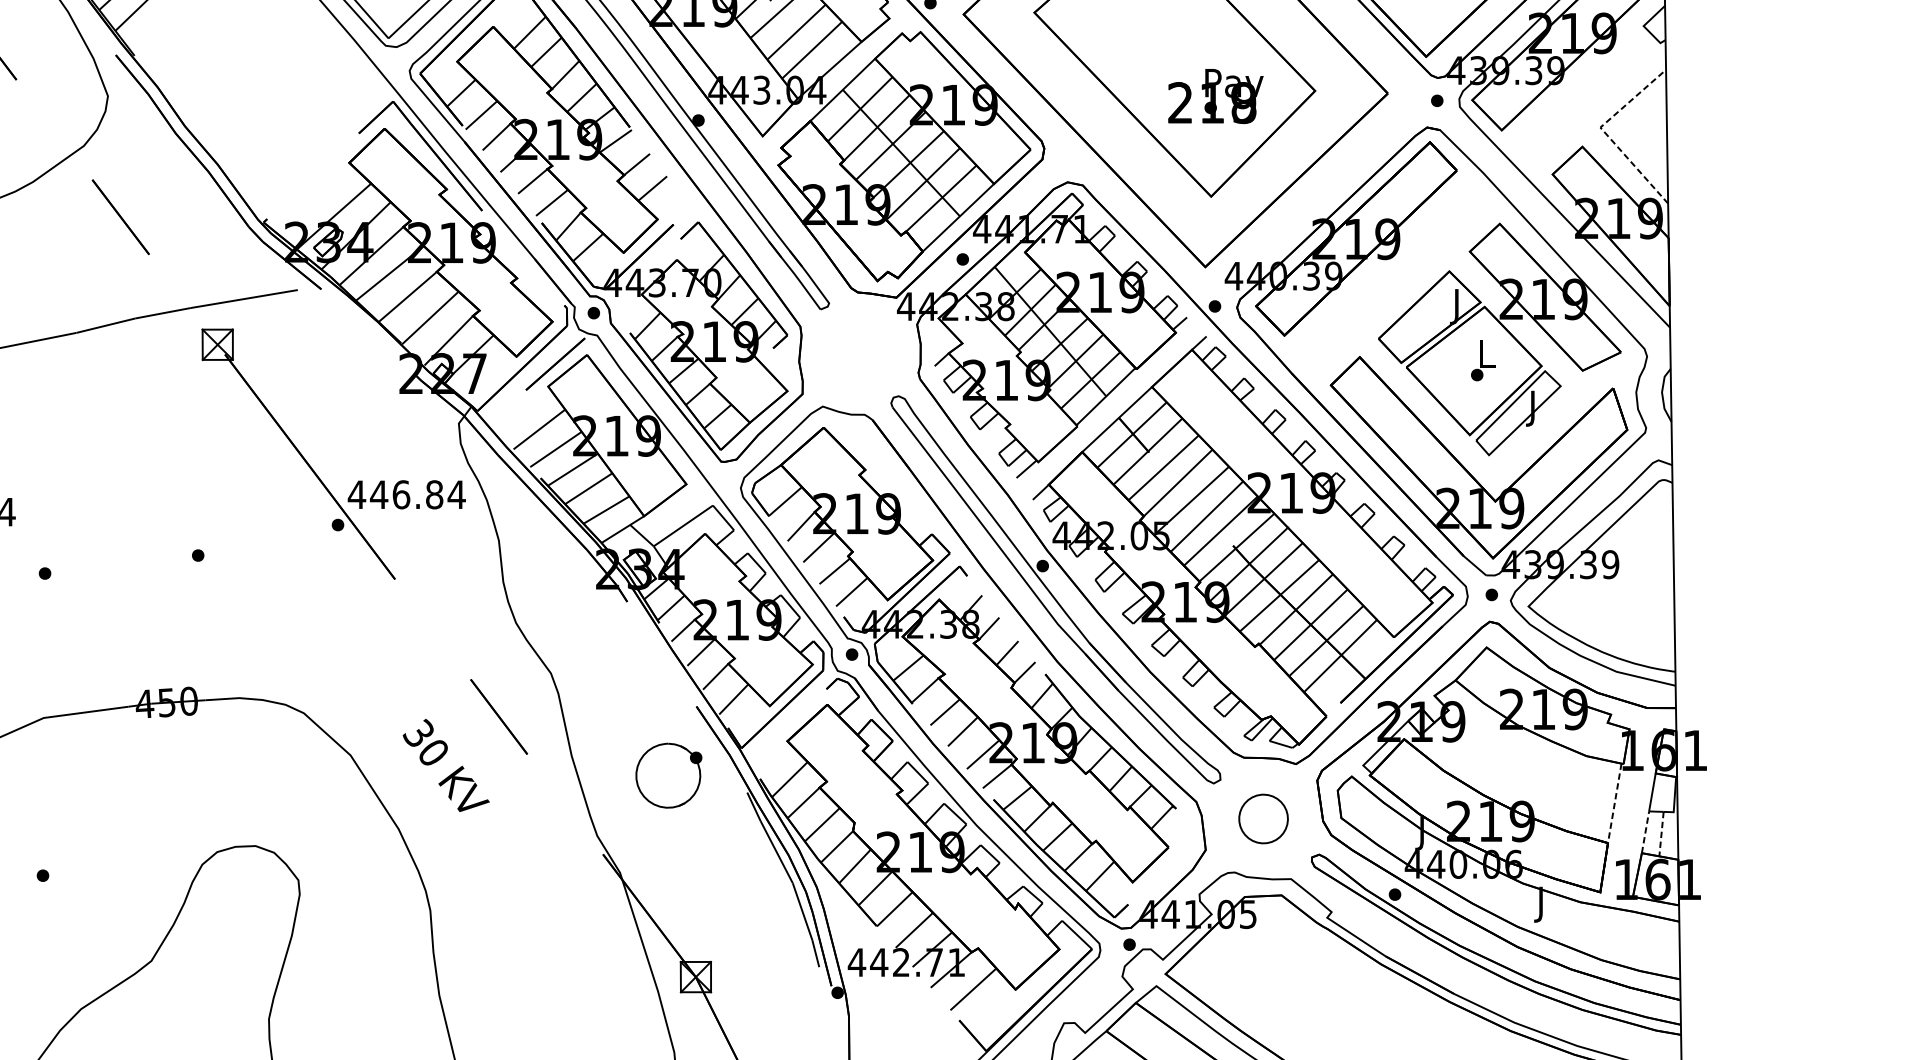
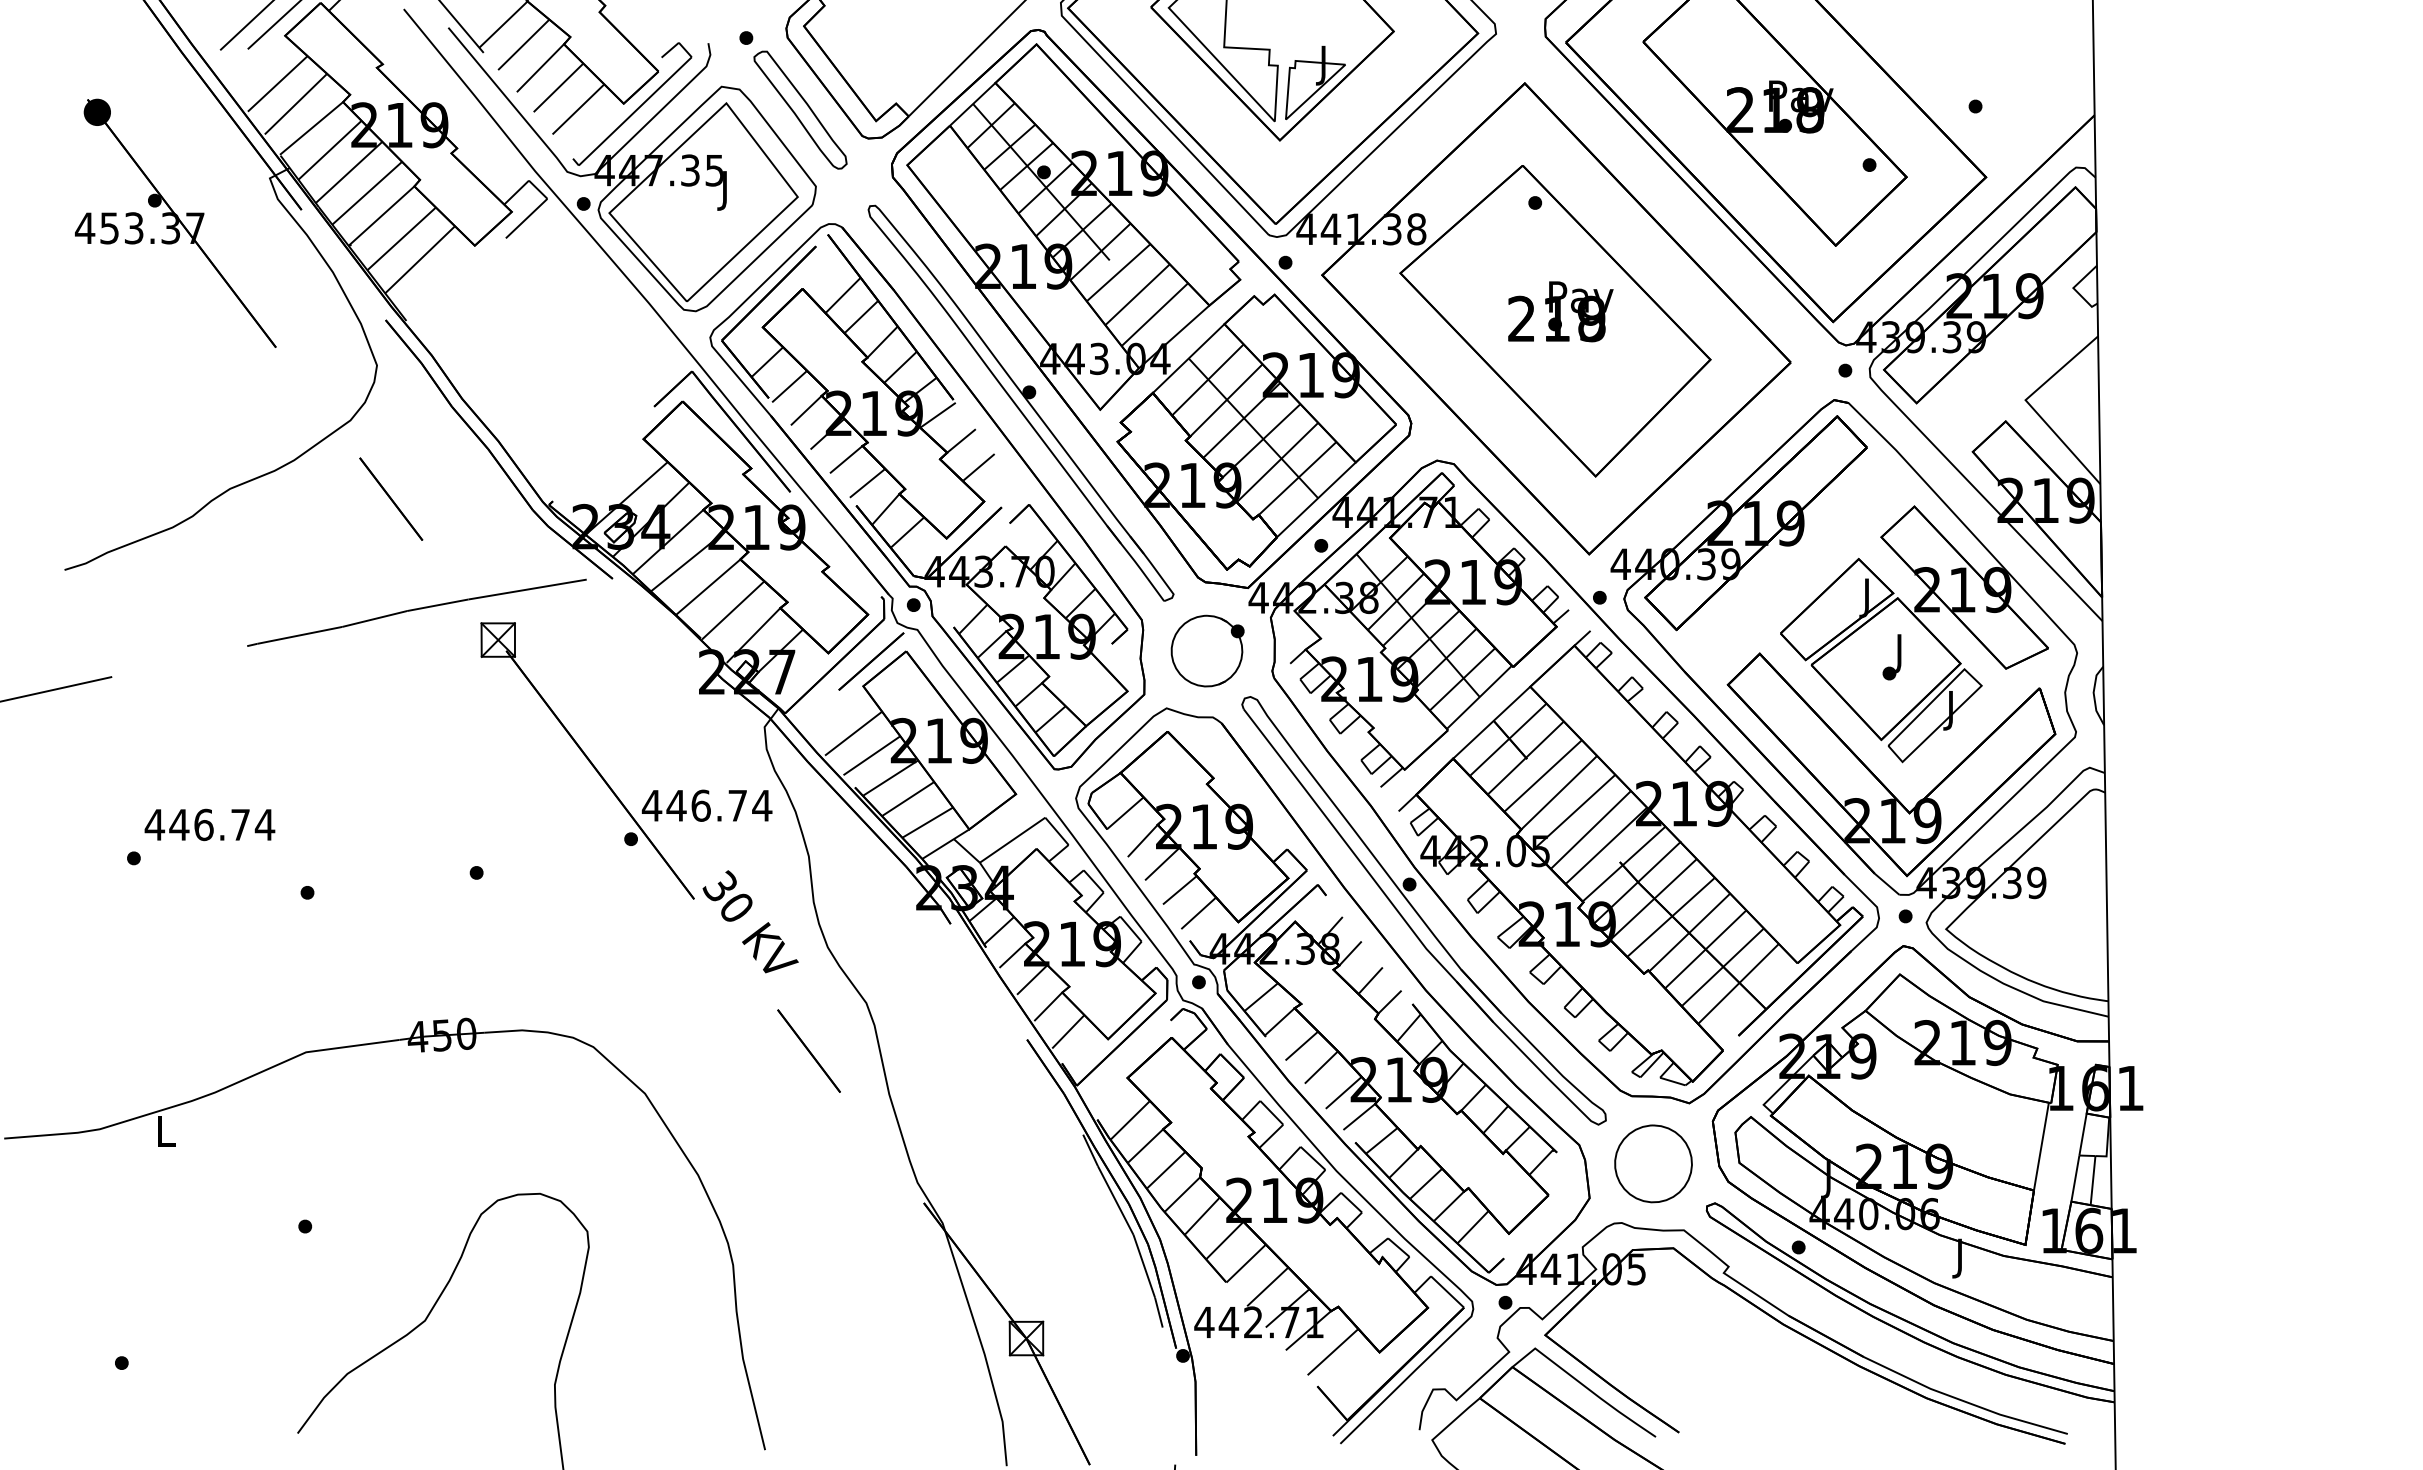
text: (1215, 96) -> (1560, 311), moved
line: (1604, 132) -> (2030, 405), dashed -> solid
text: (1488, 356) -> (1901, 653), L -> J
text: (434, 494) -> (737, 805), 446.84 -> 446.74
text: (446, 765) -> (750, 921), moved
part: (668, 775) -> (1207, 650), moved
line: (1614, 803) -> (2041, 1146), dashed -> solid
part: (1263, 818) -> (1653, 1163), size x1.43
line: (1645, 832) -> (2075, 1178), dashed -> solid
line: (1661, 834) -> (2093, 1180), dashed -> solid

